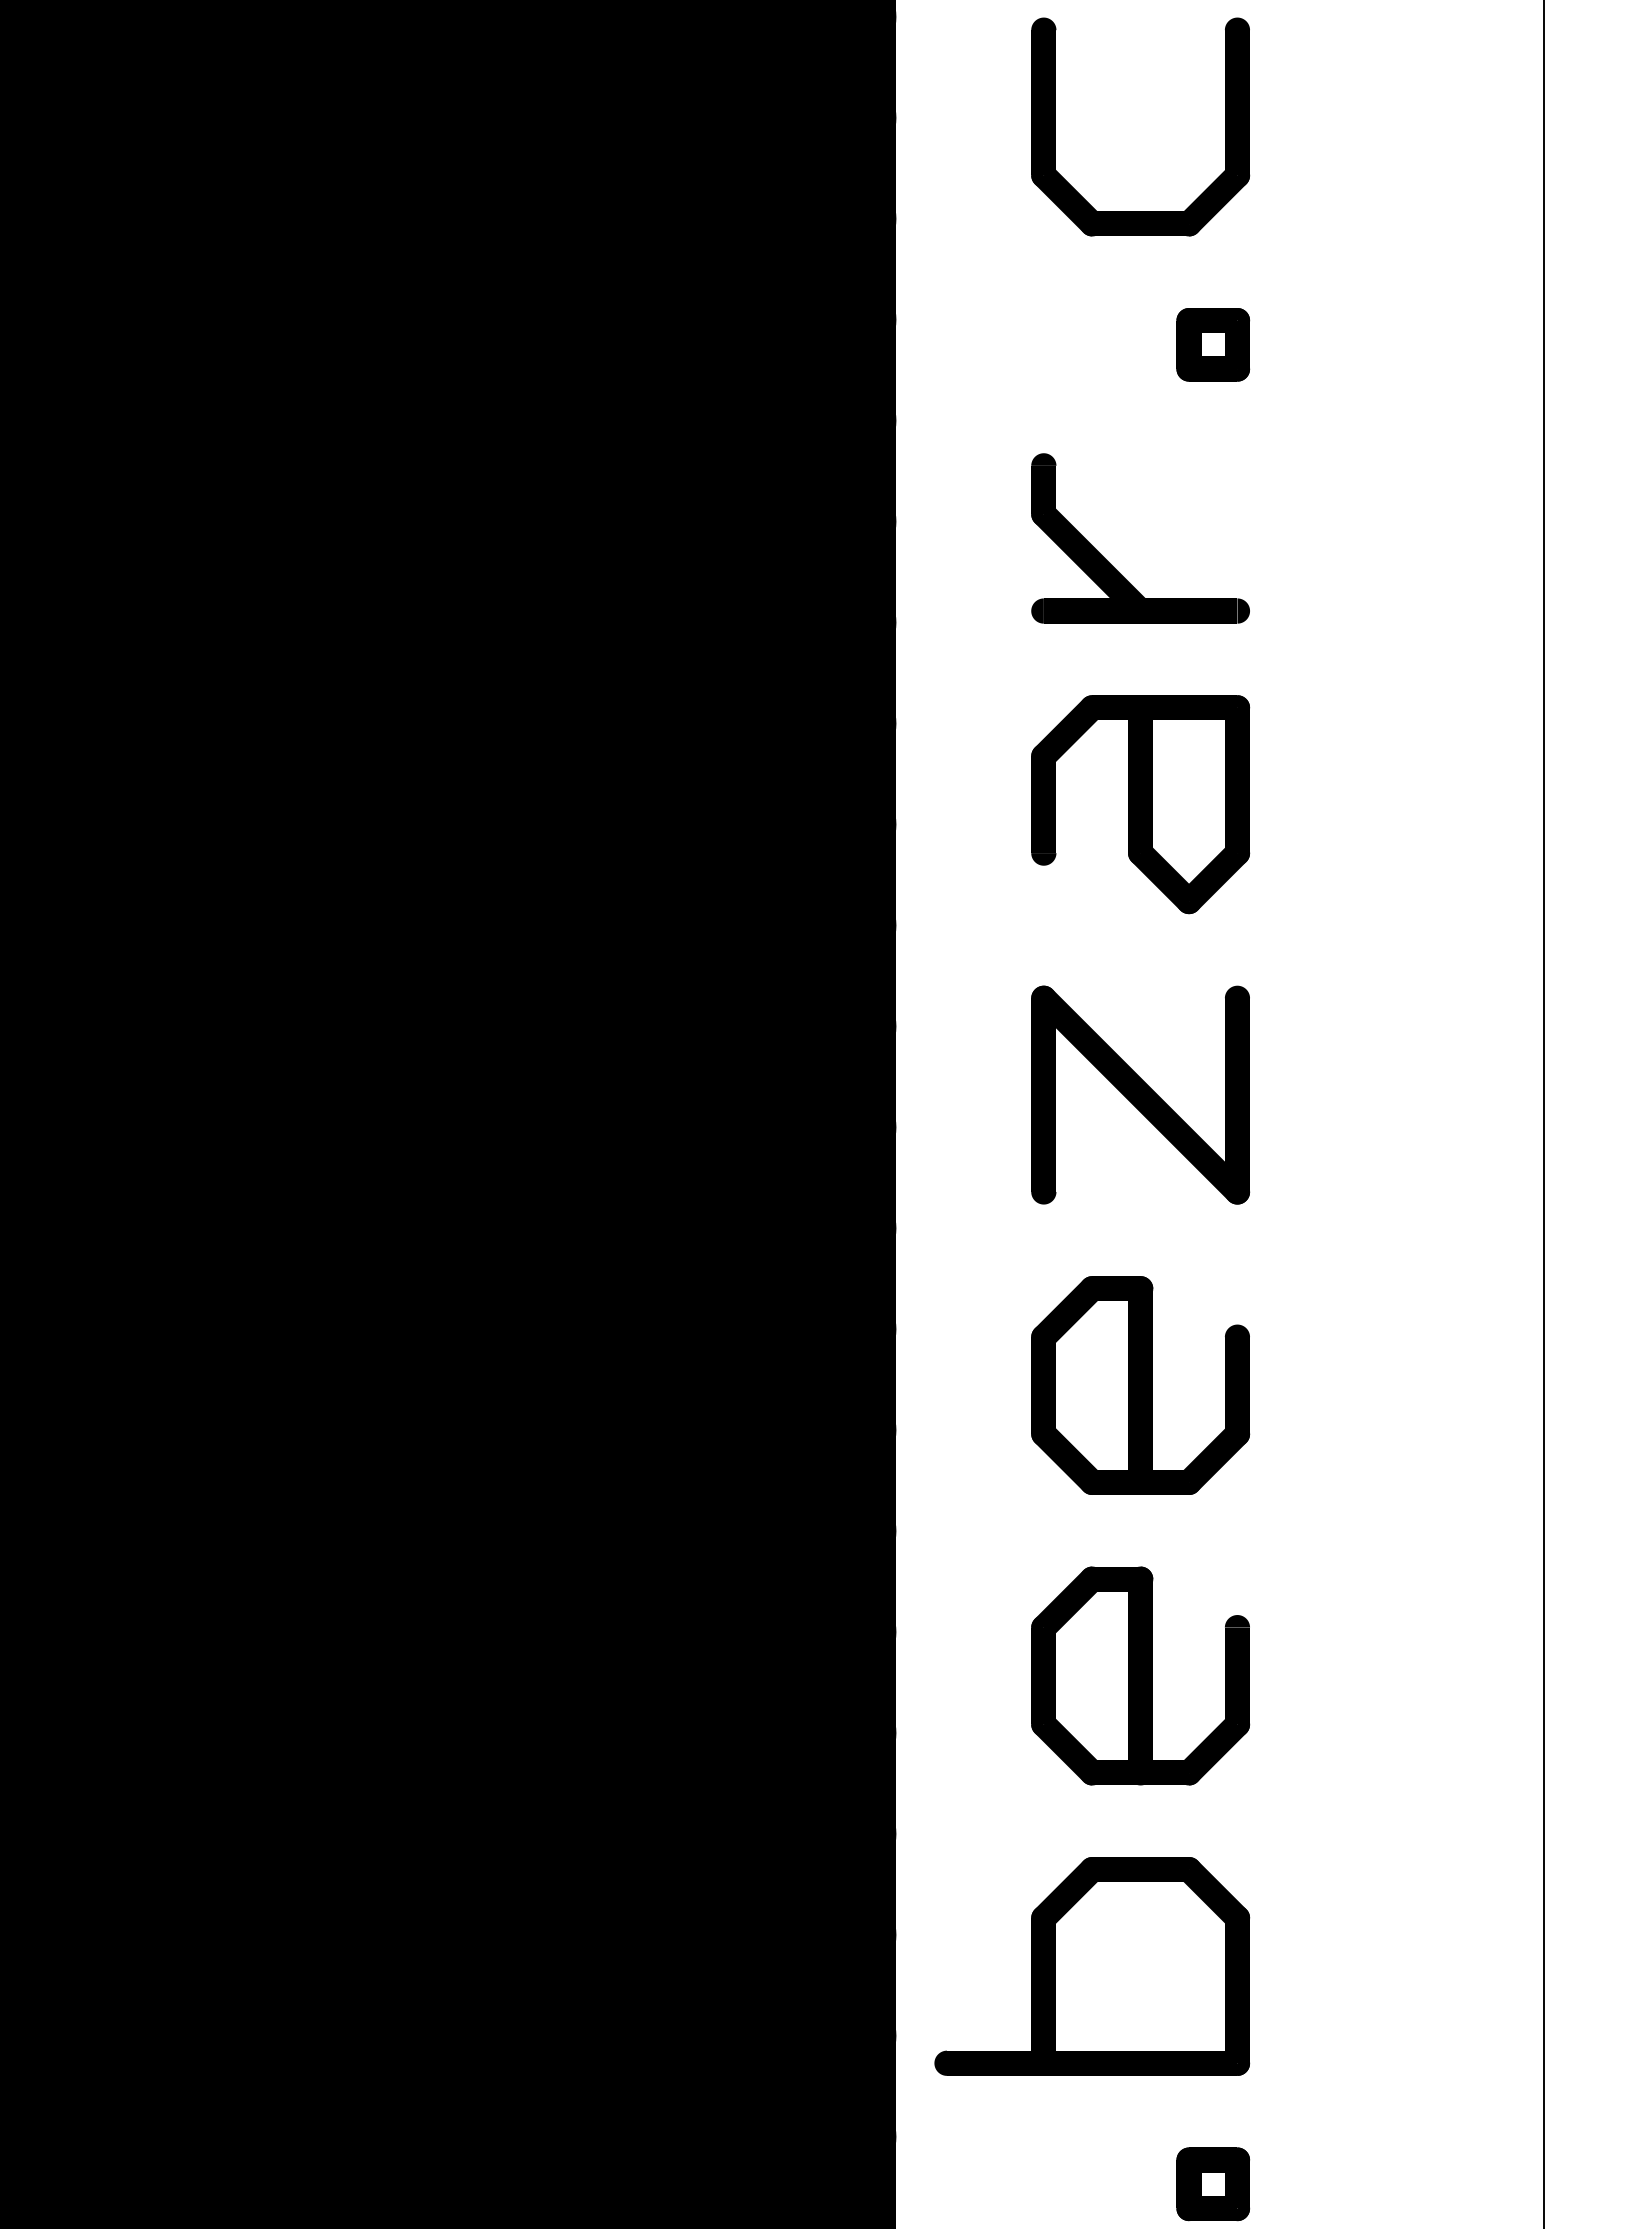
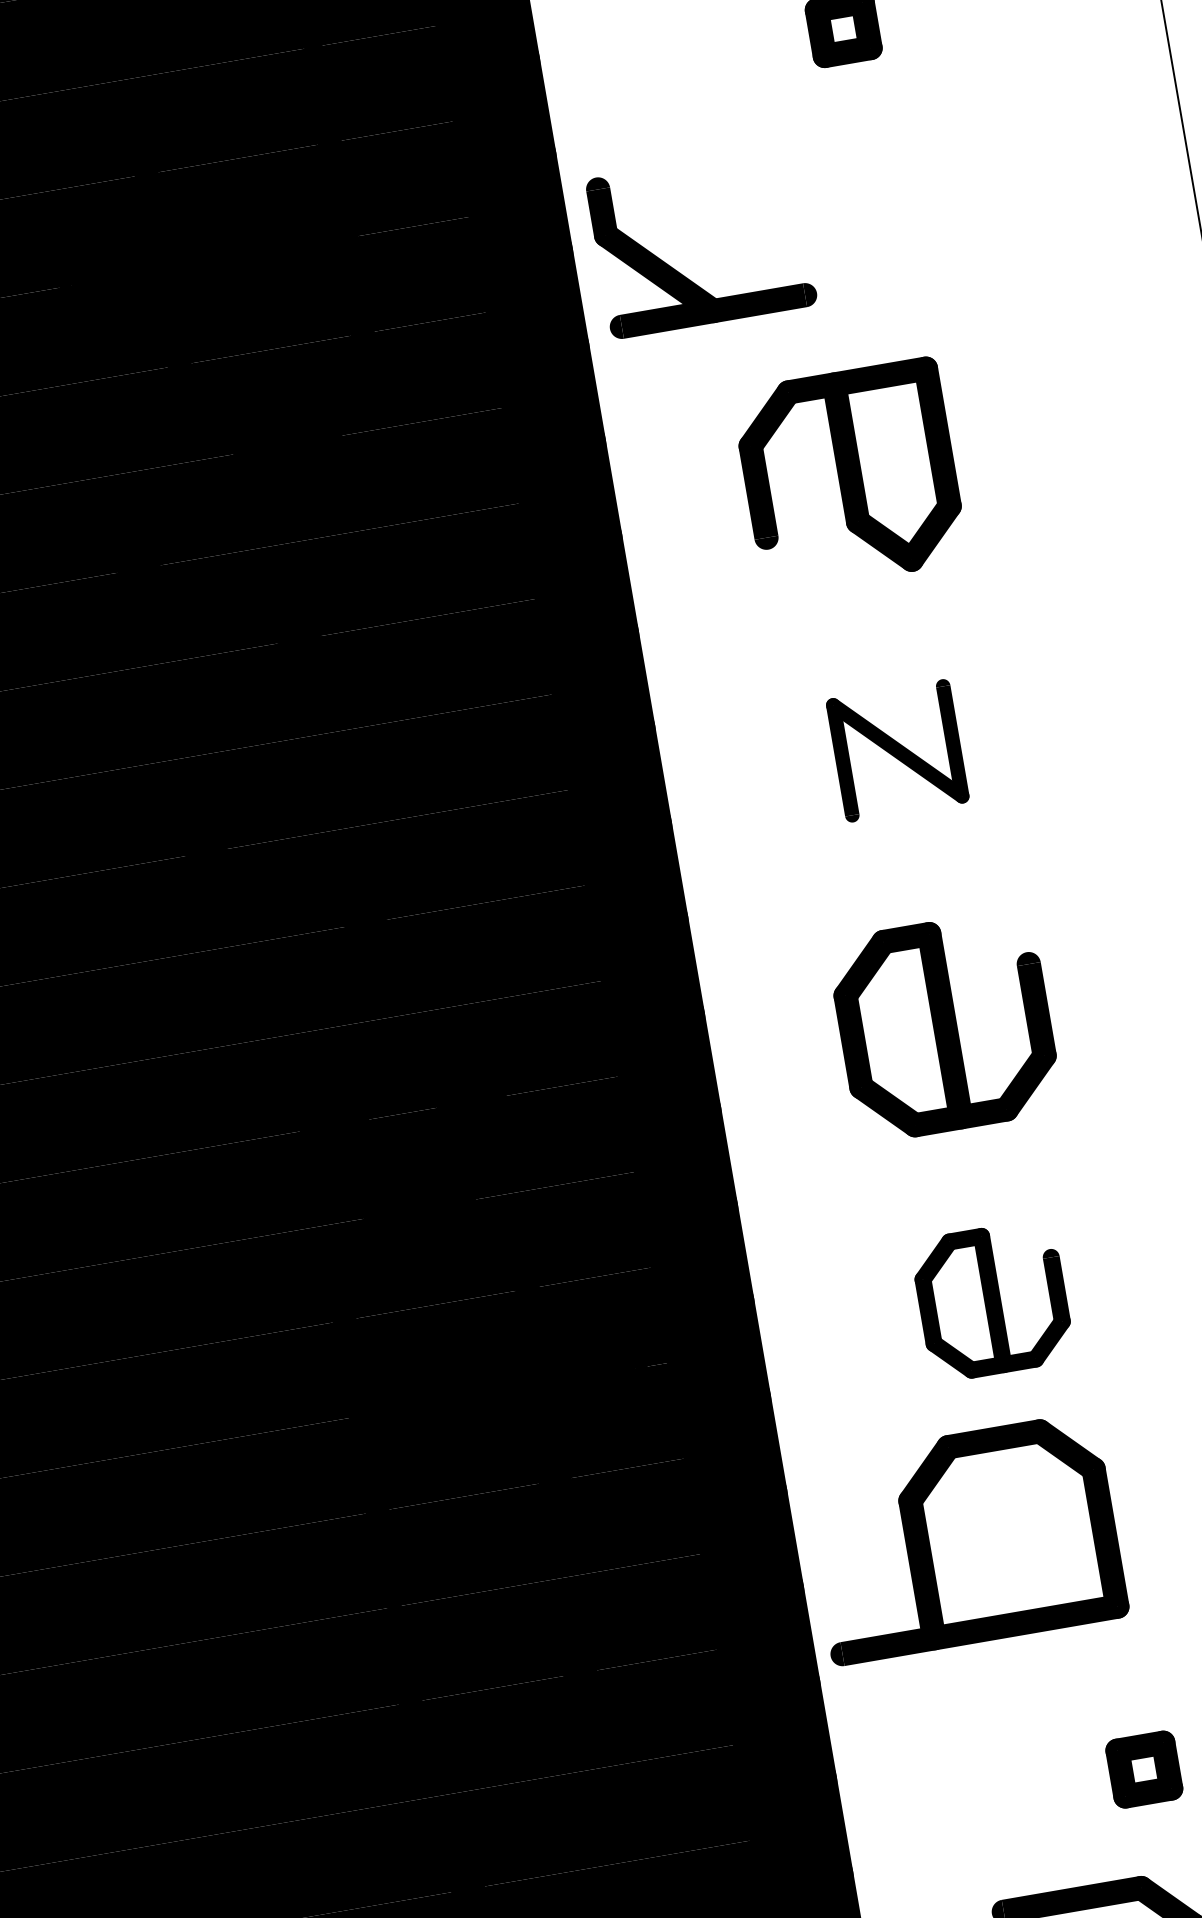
part: (1112, 565) -> (679, 272), moved
part: (1140, 1094) -> (897, 750), size x0.6
part: (1140, 1675) -> (992, 1300), size x0.7
part: (1092, 1966) -> (964, 1538), moved

